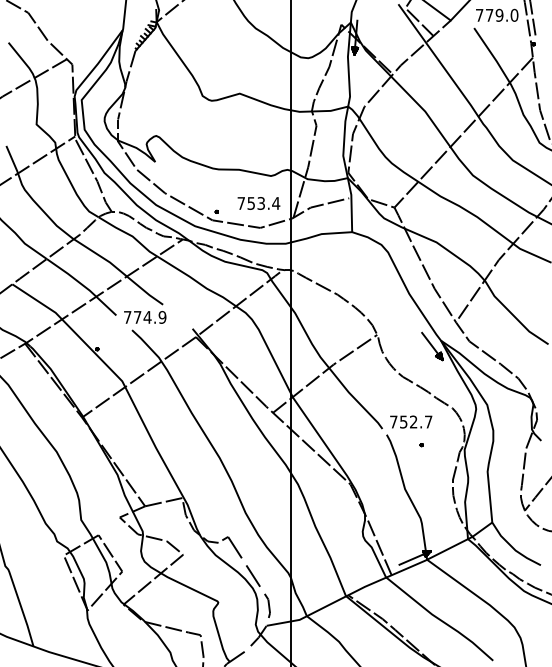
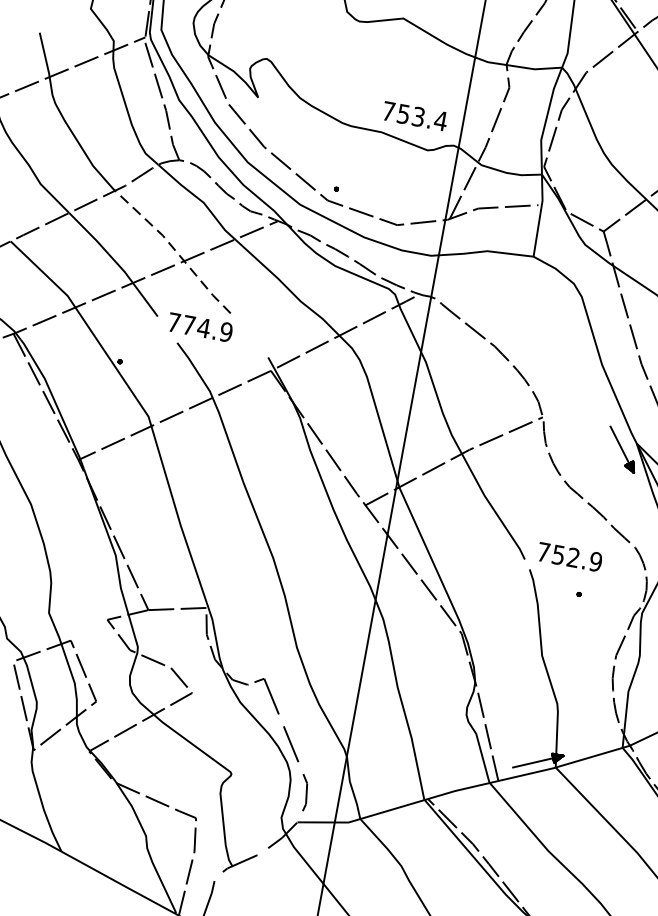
text: (258, 203) -> (414, 116), moved
line: (119, 270) -> (174, 250), solid -> dashed
text: (428, 421) -> (595, 561), 752.7 -> 752.9

